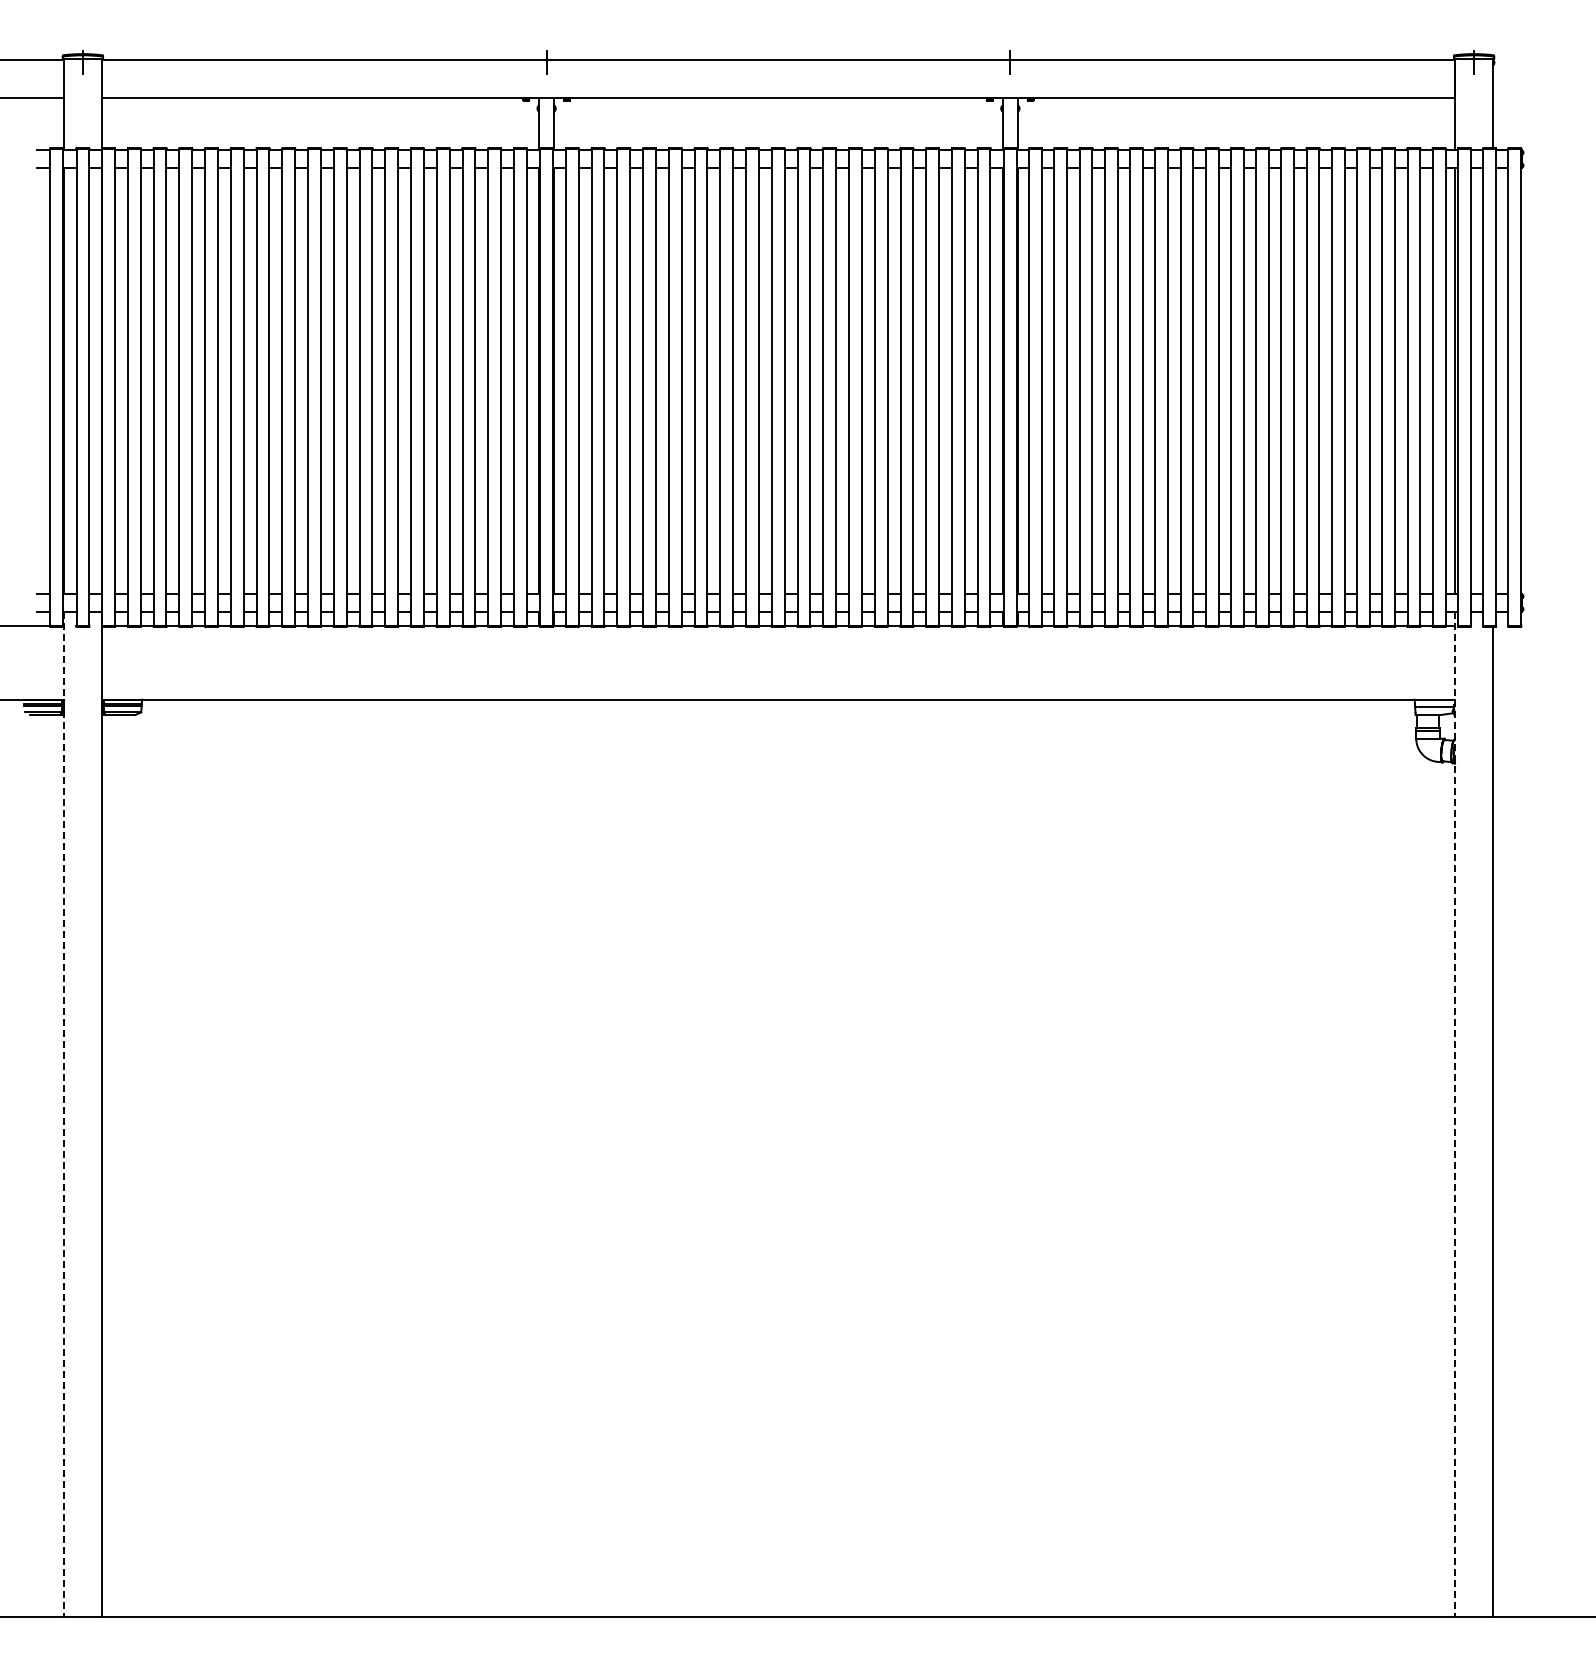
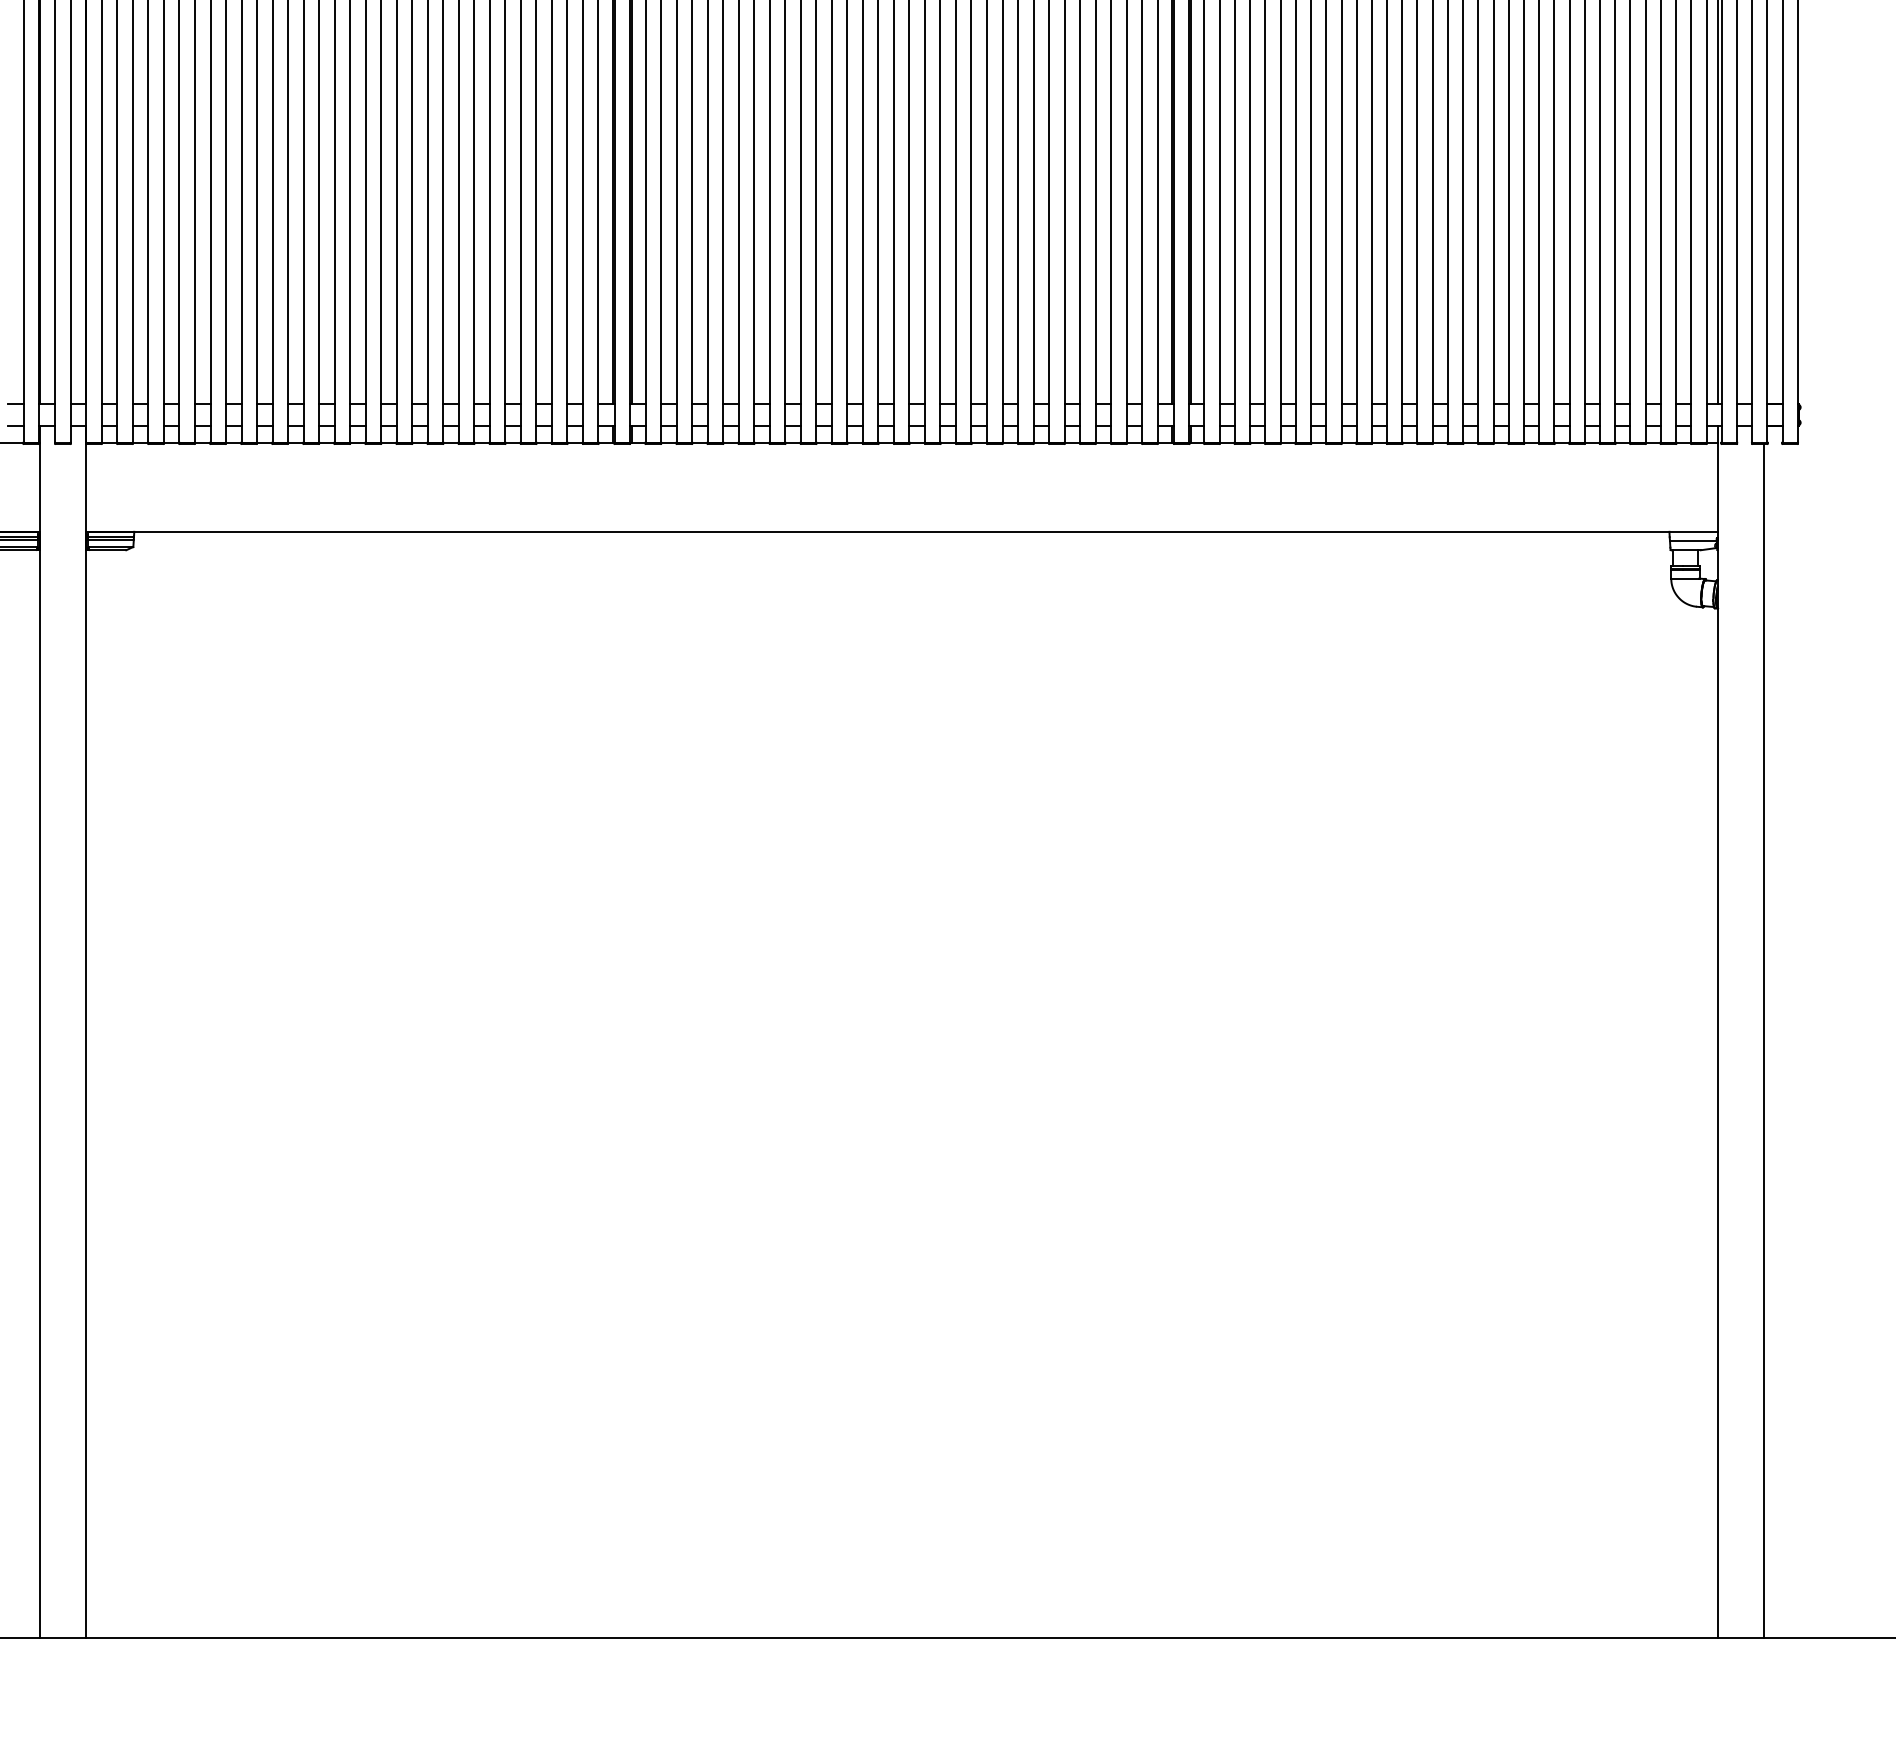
line: (63, 1114) -> (39, 1032), dashed -> solid
line: (1454, 1114) -> (1717, 1032), dashed -> solid

